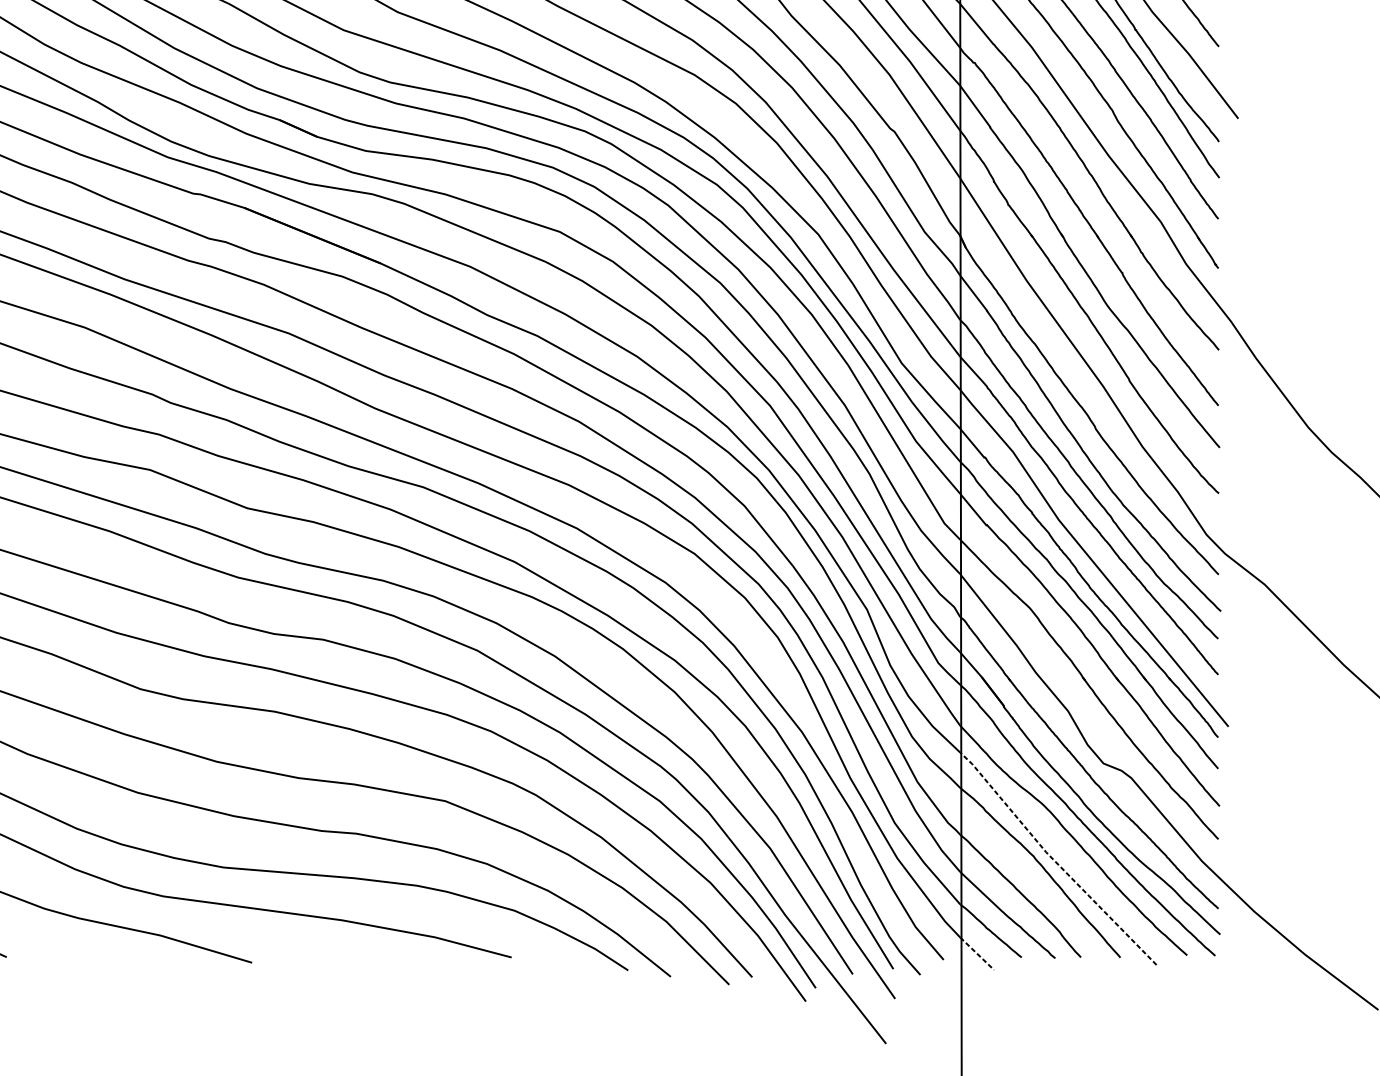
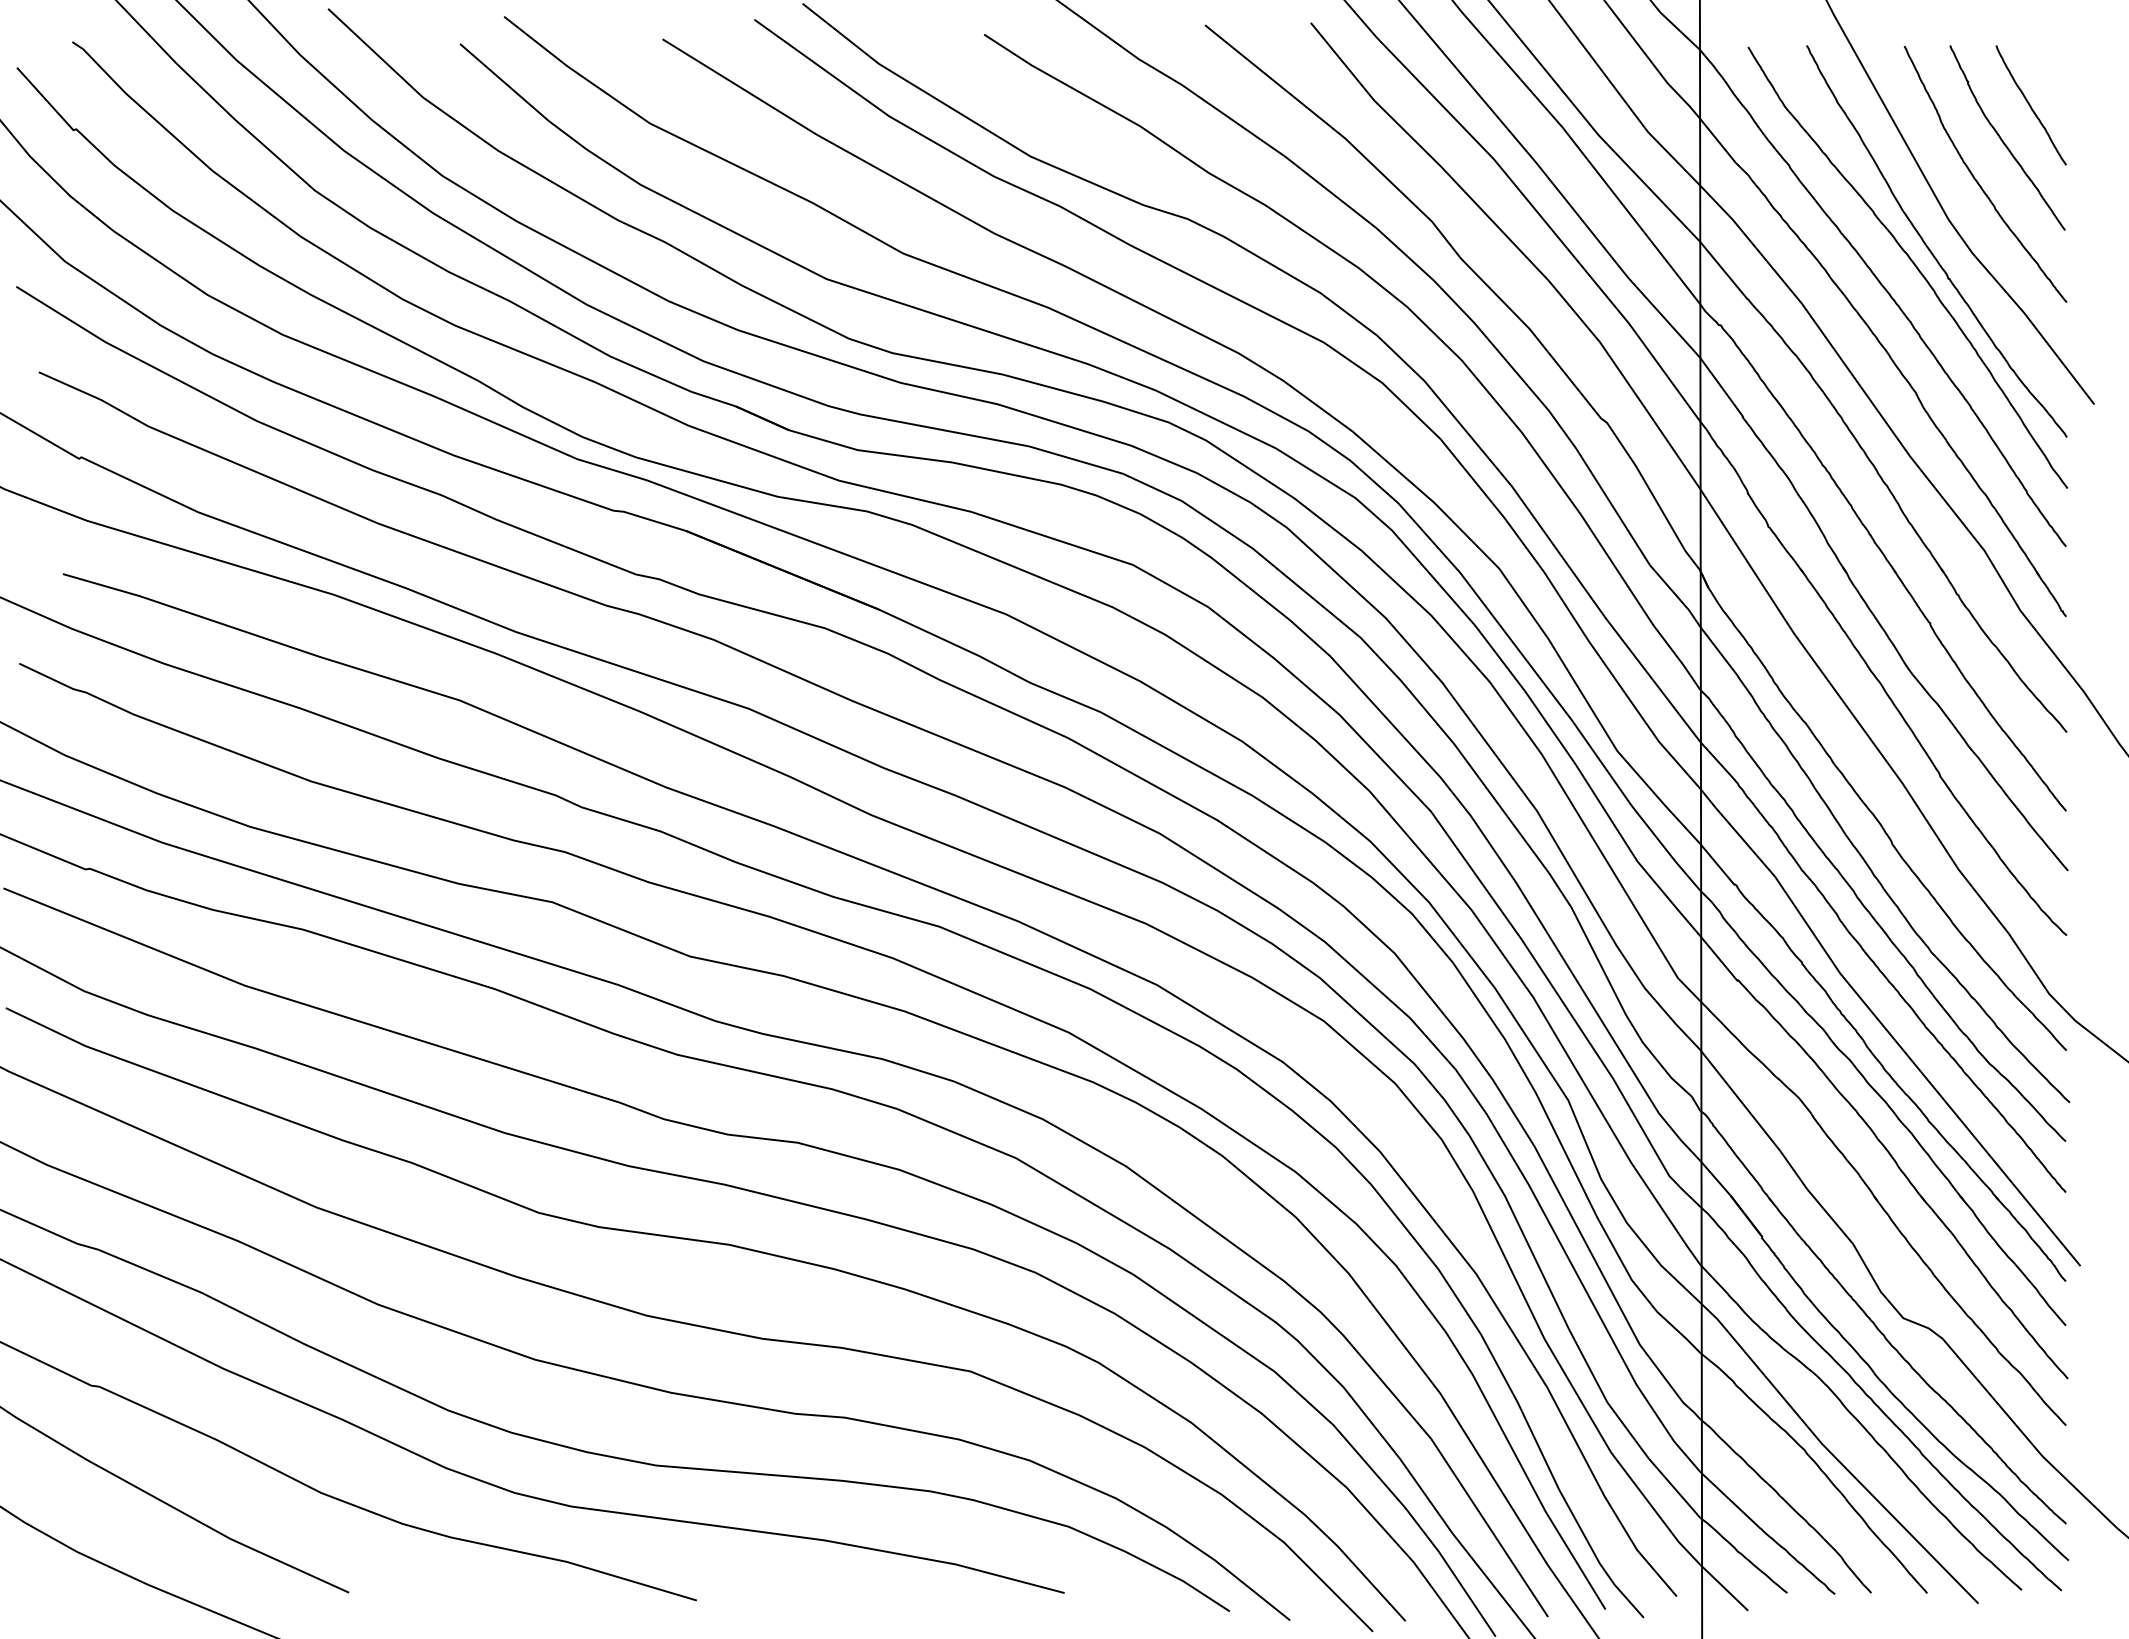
line: (1054, 861) -> (1834, 1456), dashed -> solid
line: (977, 954) -> (1724, 1588), dashed -> solid

